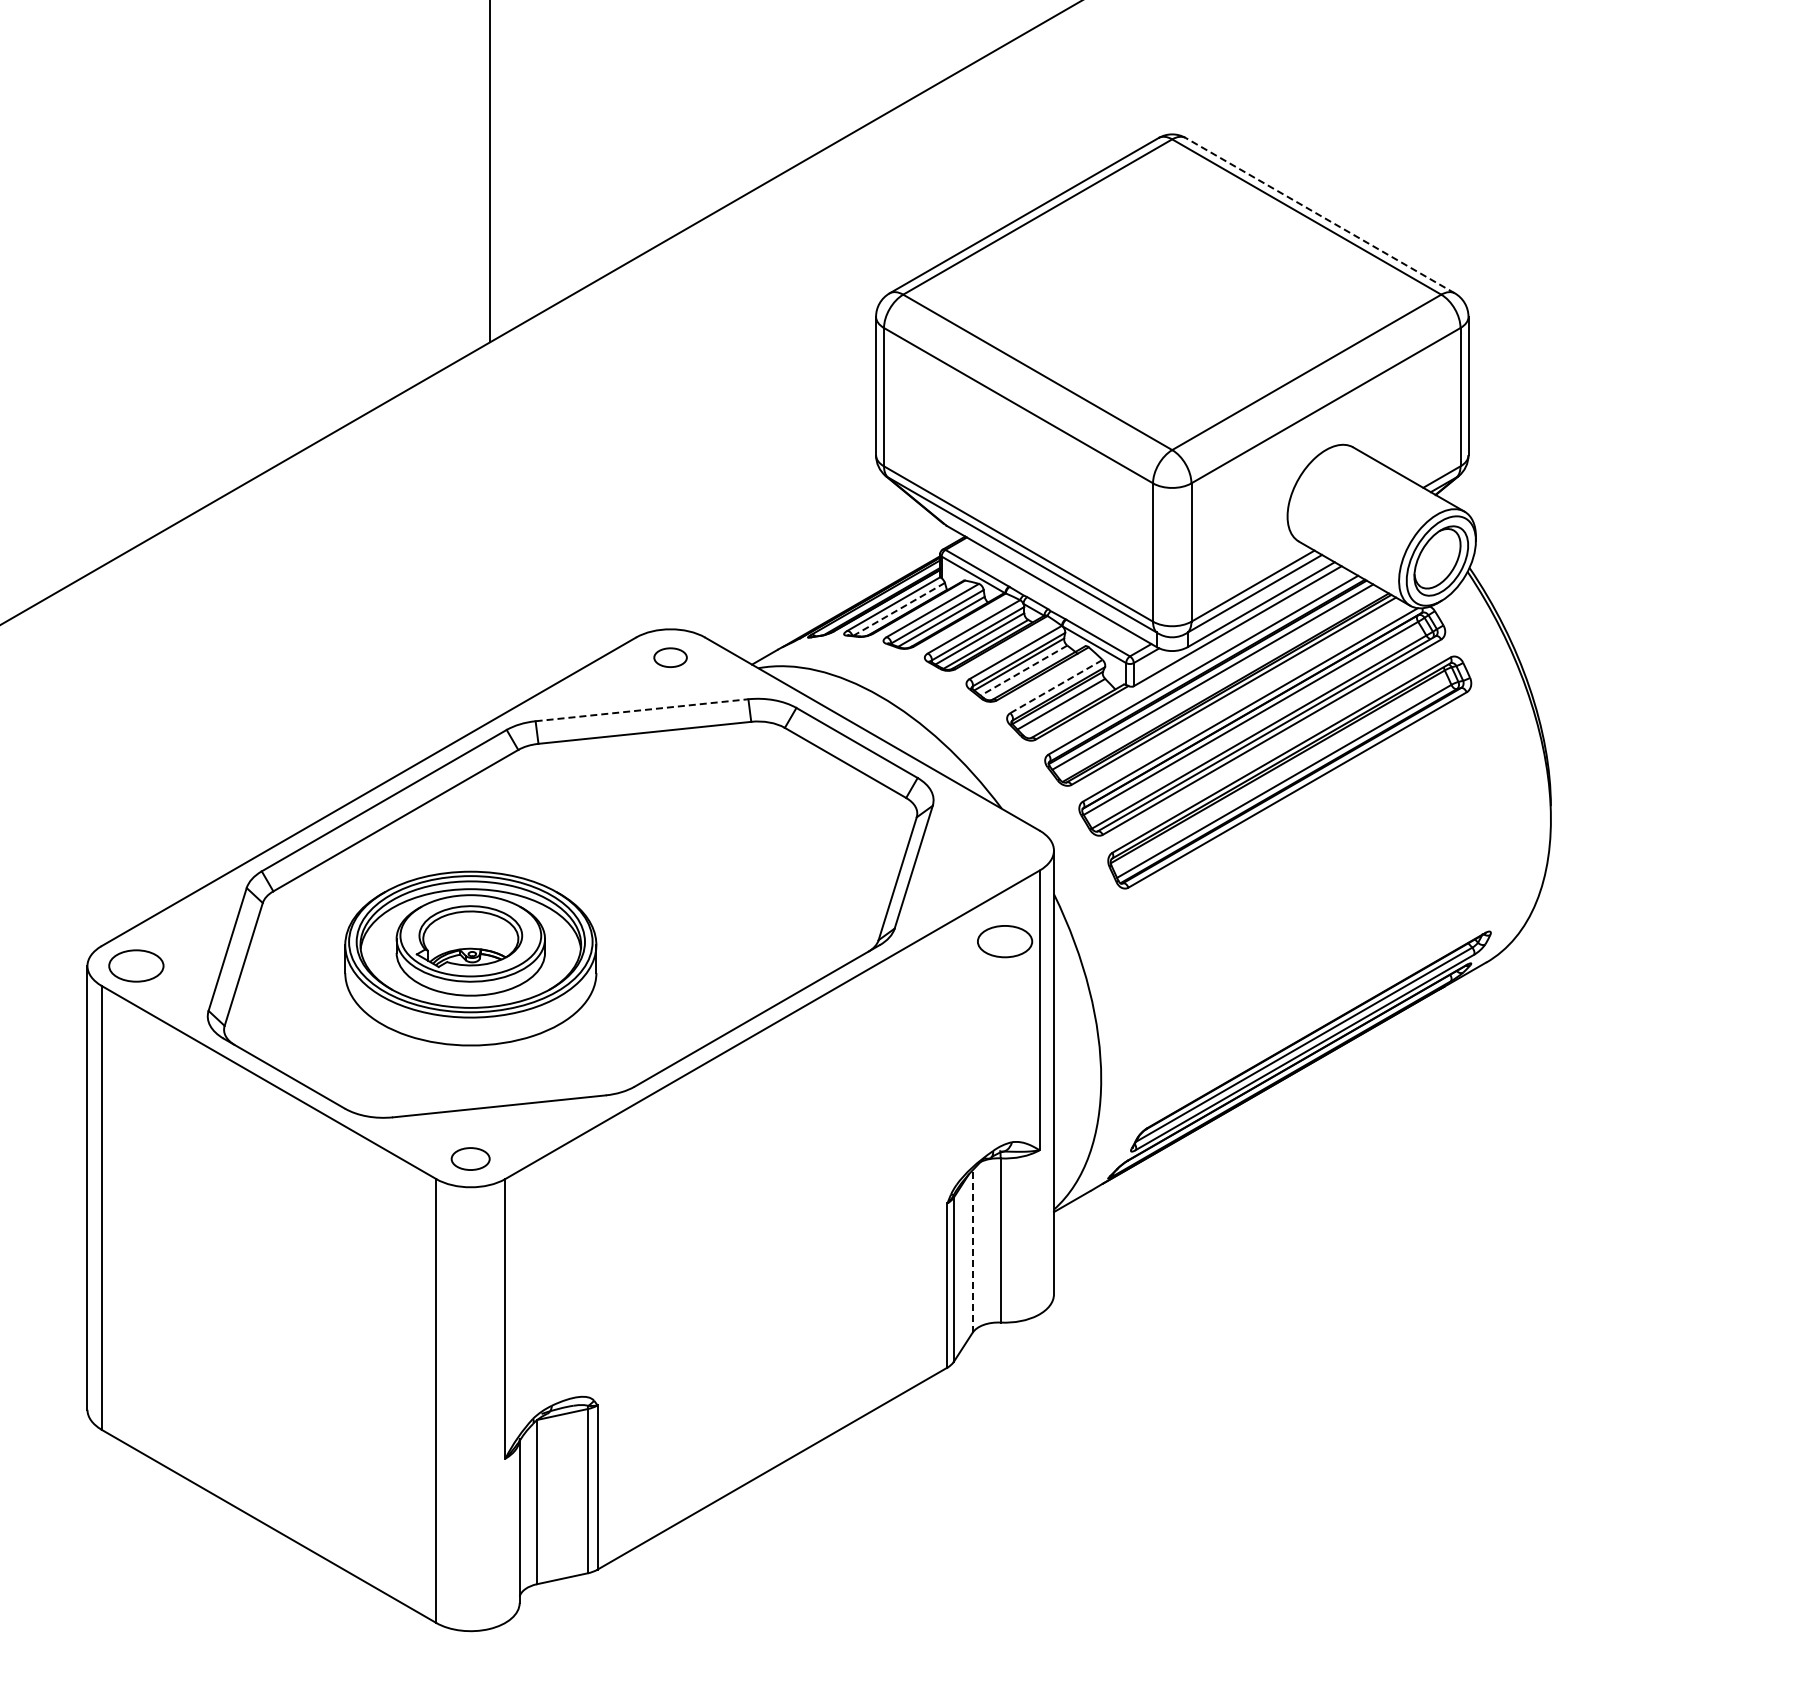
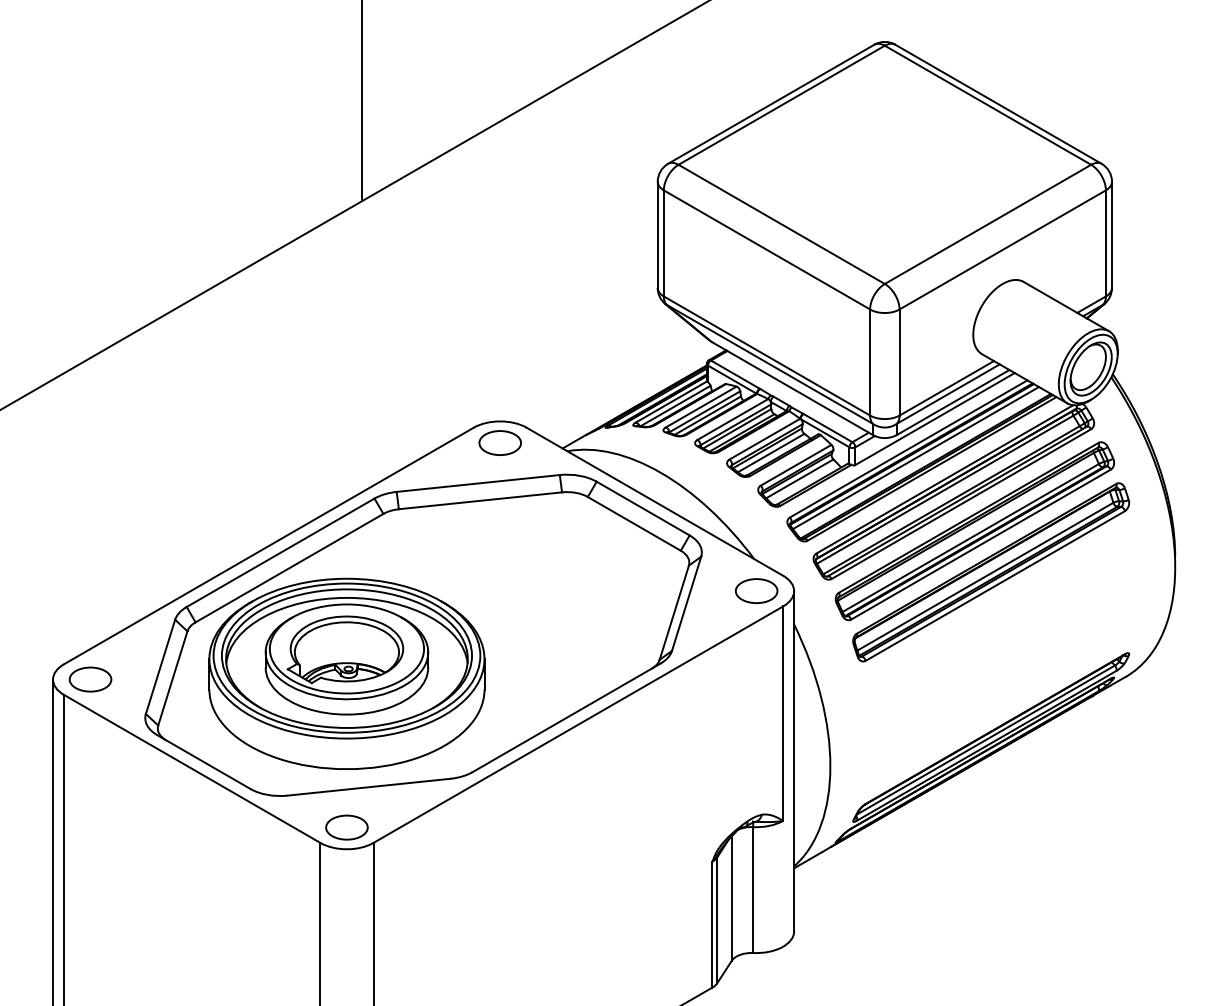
line: (1319, 215) -> (997, 104), dashed -> solid
line: (899, 609) -> (675, 406), dashed -> solid
part: (670, 657) -> (500, 443), size x1.67
line: (1023, 670) -> (770, 452), dashed -> solid
line: (1056, 686) -> (796, 465), dashed -> solid
line: (642, 710) -> (478, 483), dashed -> solid
part: (1310, 826) -> (990, 572), added
part: (1005, 941) -> (756, 591), moved
part: (470, 958) -> (346, 673), size x1.43
part: (470, 1158) -> (346, 827), size x1.43
line: (972, 1250) -> (731, 897), dashed -> solid

